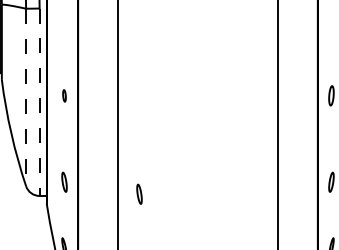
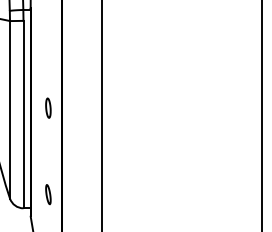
part: (64, 95) -> (48, 107), size x1.67
line: (26, 97) -> (10, 109), dashed -> solid
line: (39, 102) -> (23, 114), dashed -> solid
part: (139, 193) -> (123, 205), removed

